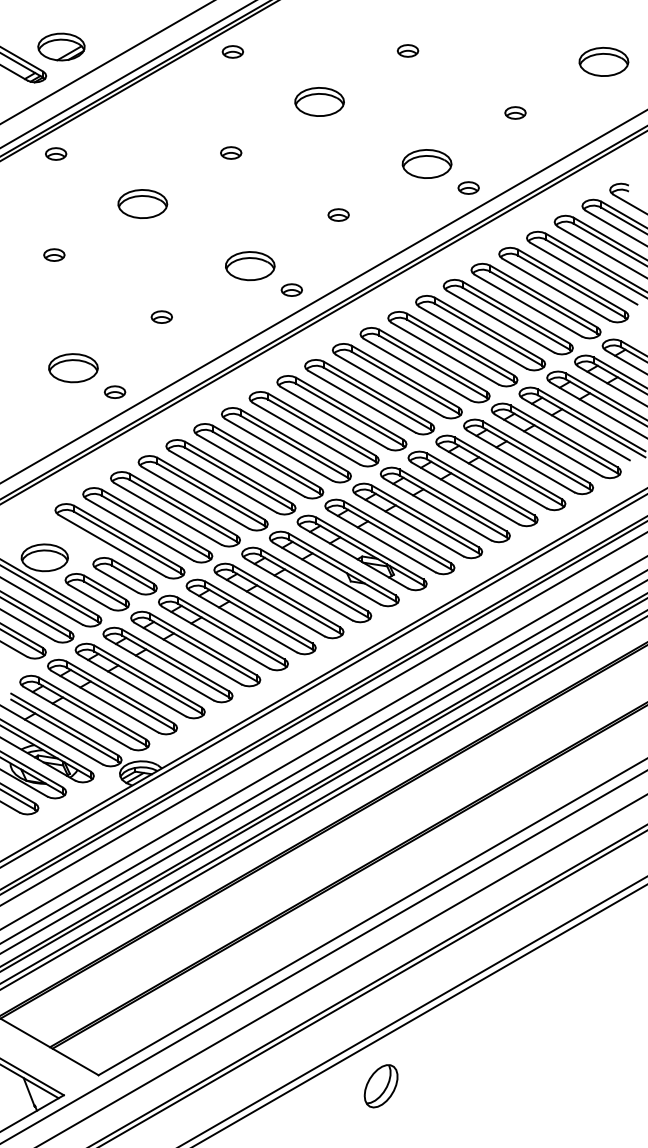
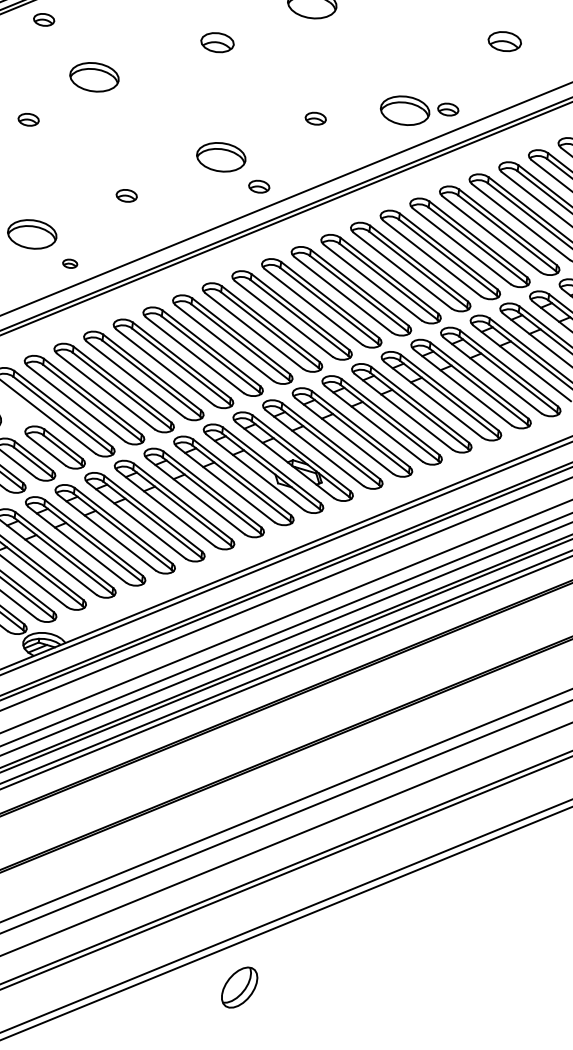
part: (515, 112) -> (504, 41), size x1.6
part: (231, 152) -> (218, 42), size x1.6
part: (426, 163) -> (404, 110), moved
part: (142, 203) -> (94, 76), moved
part: (114, 391) -> (69, 263), size x0.7

